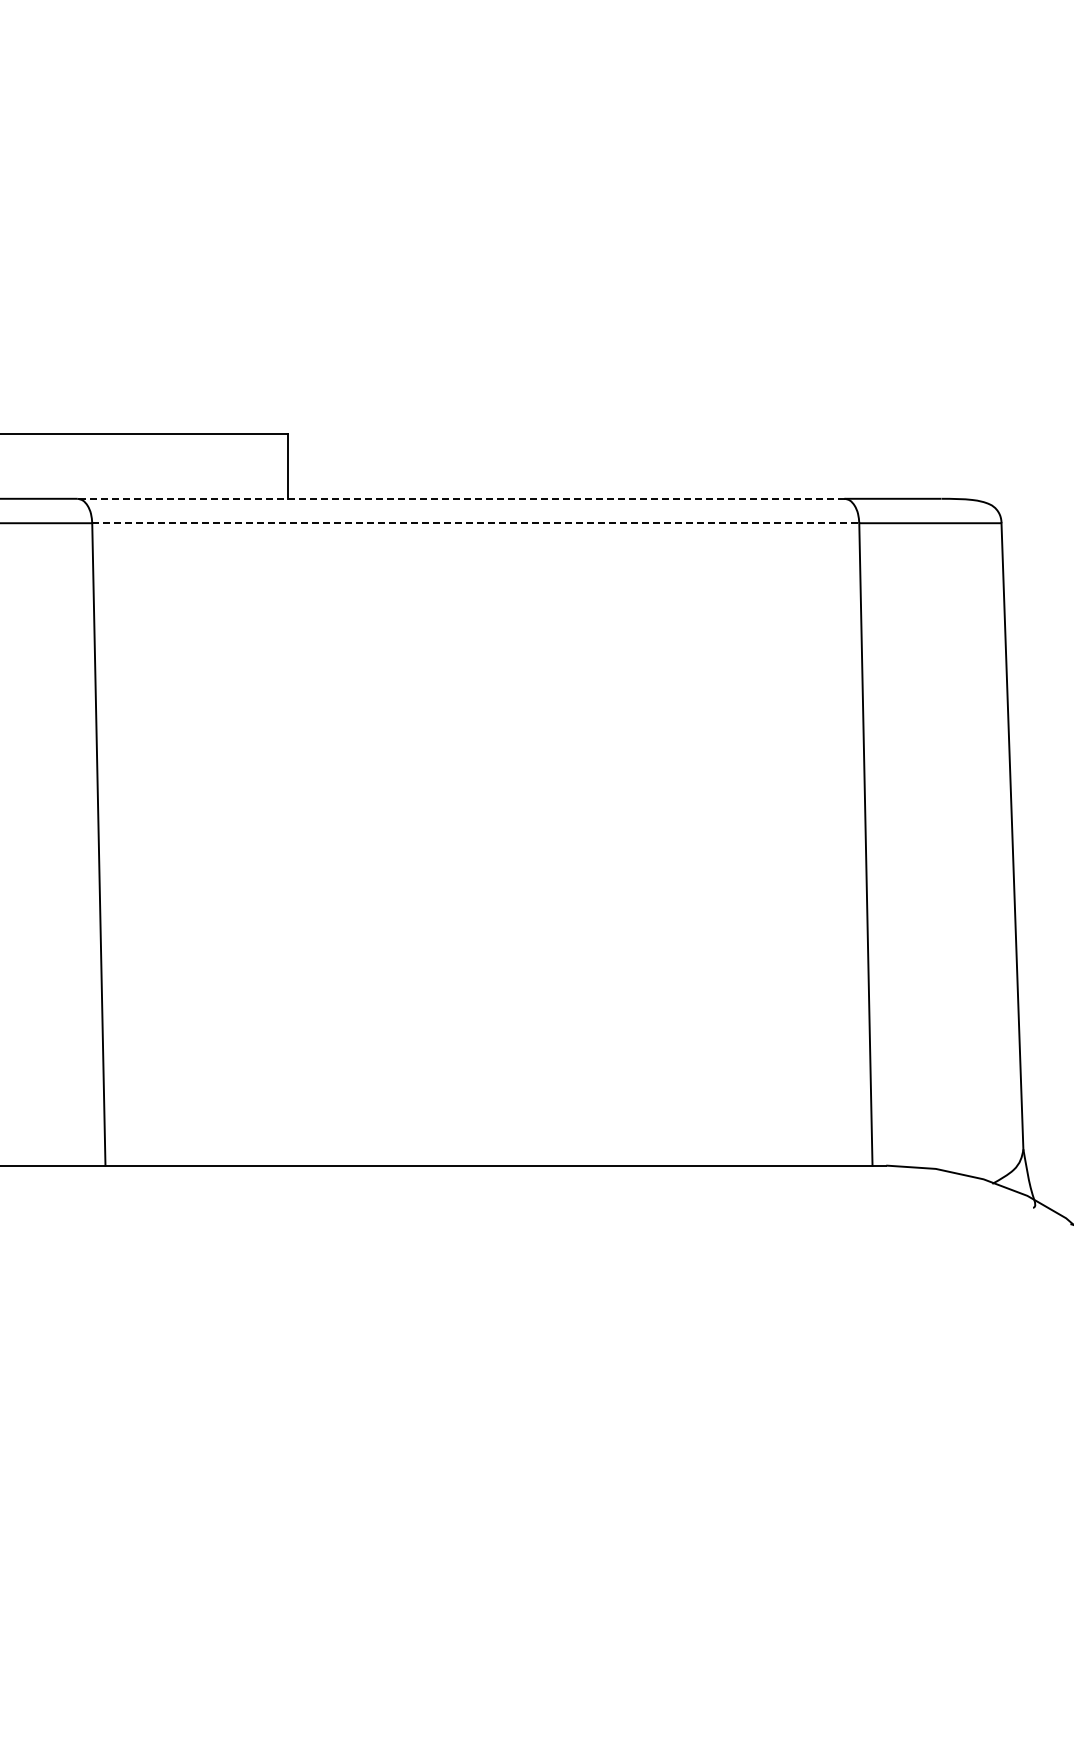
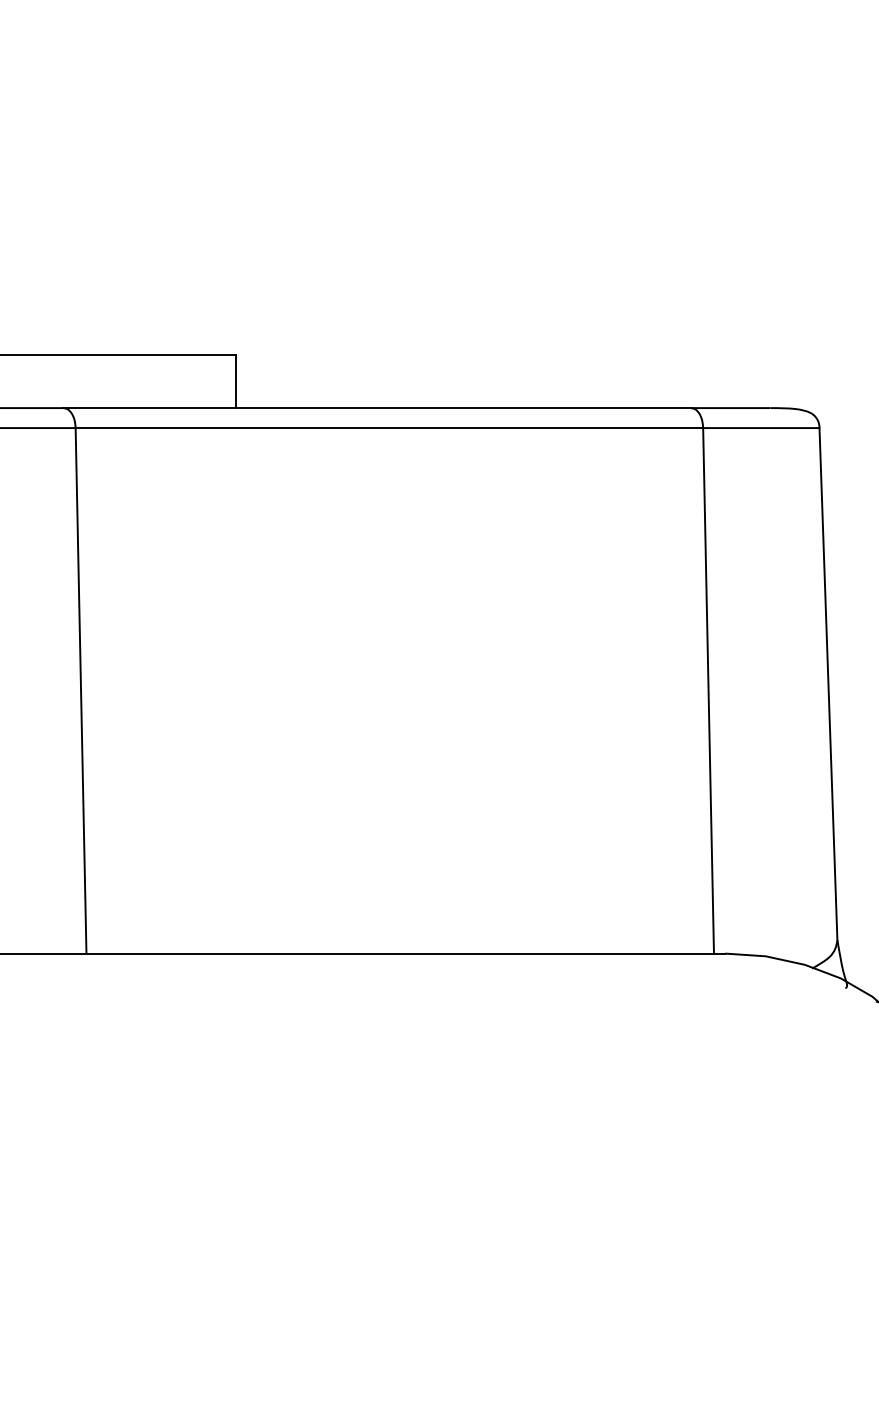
line: (460, 498) -> (376, 407), dashed -> solid
line: (475, 523) -> (389, 428), dashed -> solid

